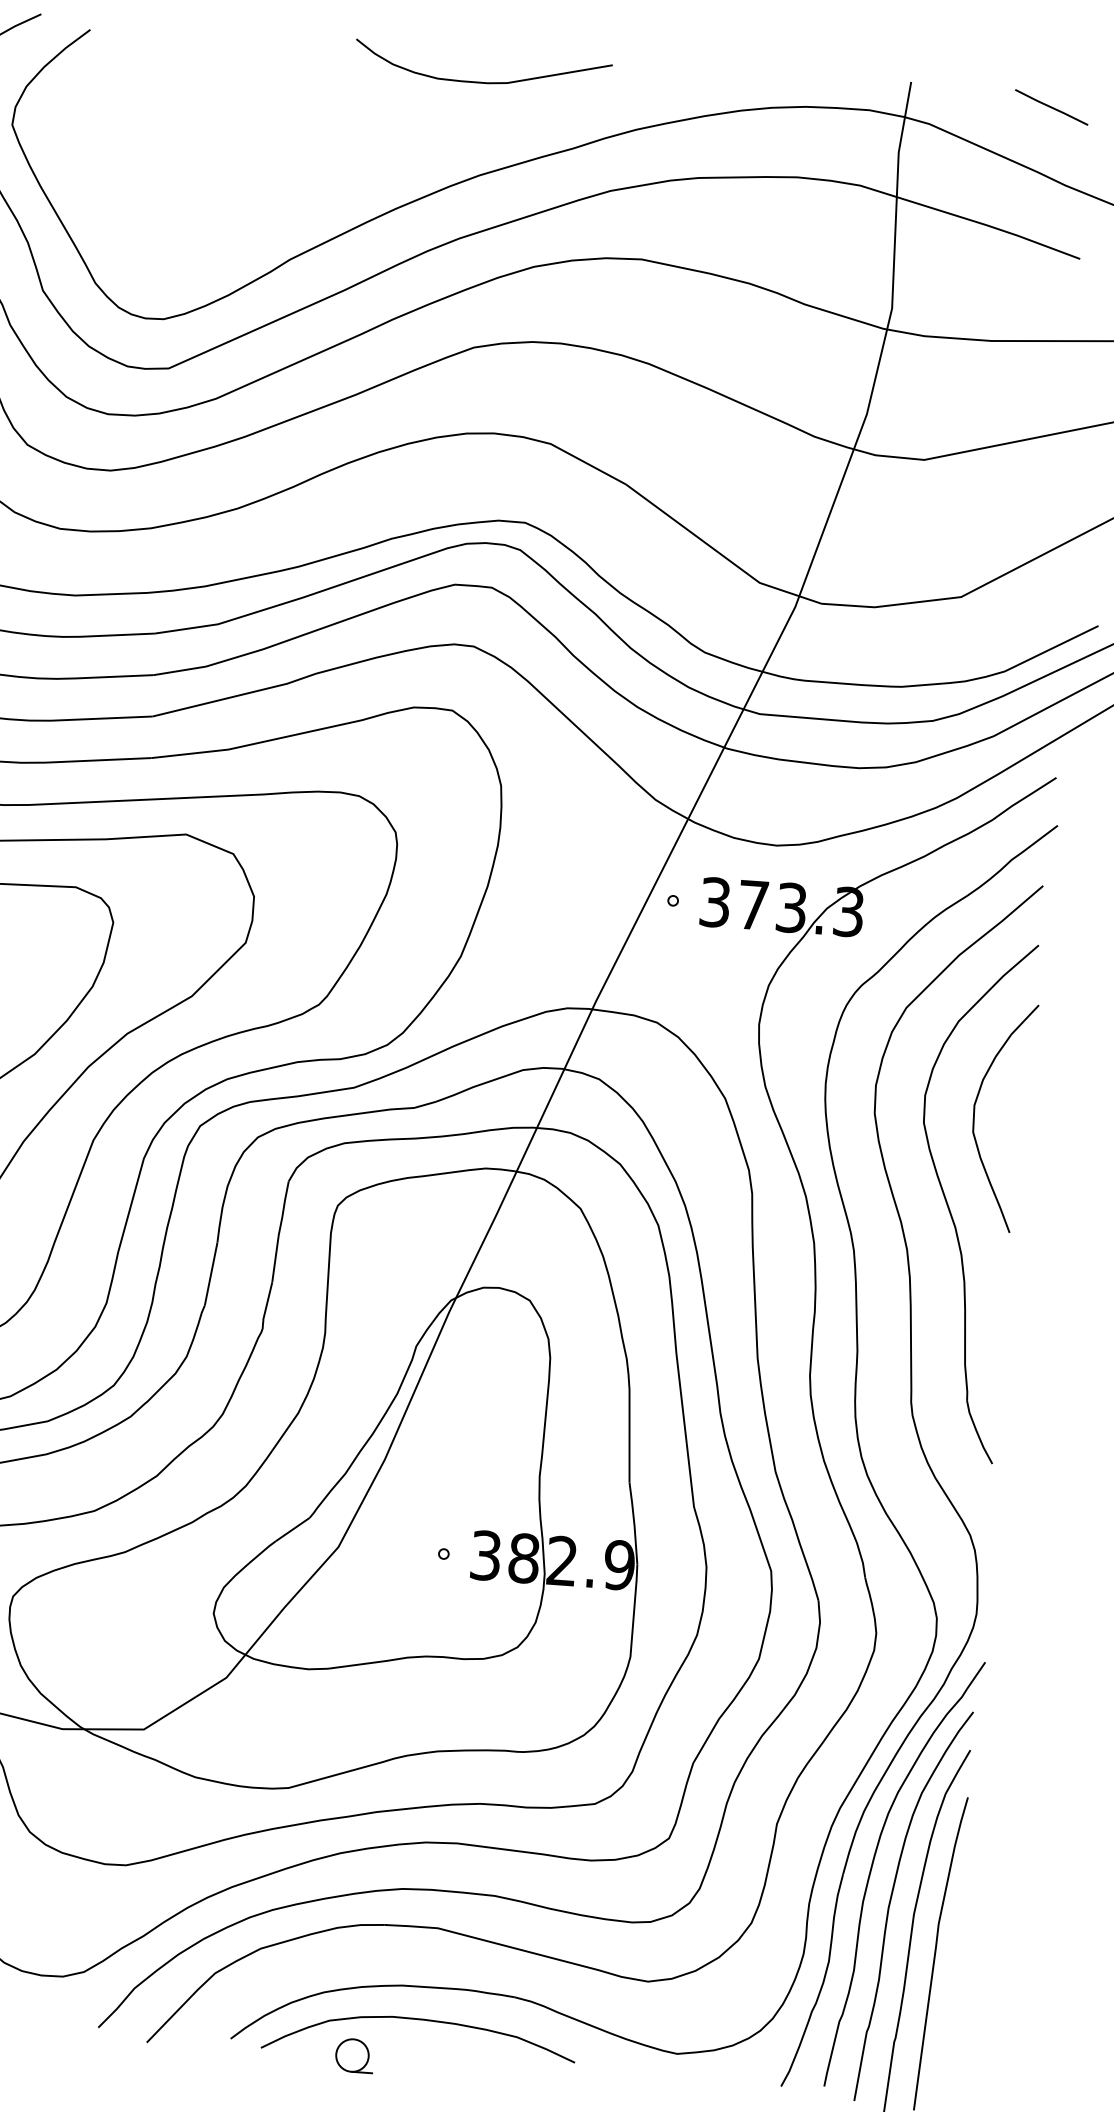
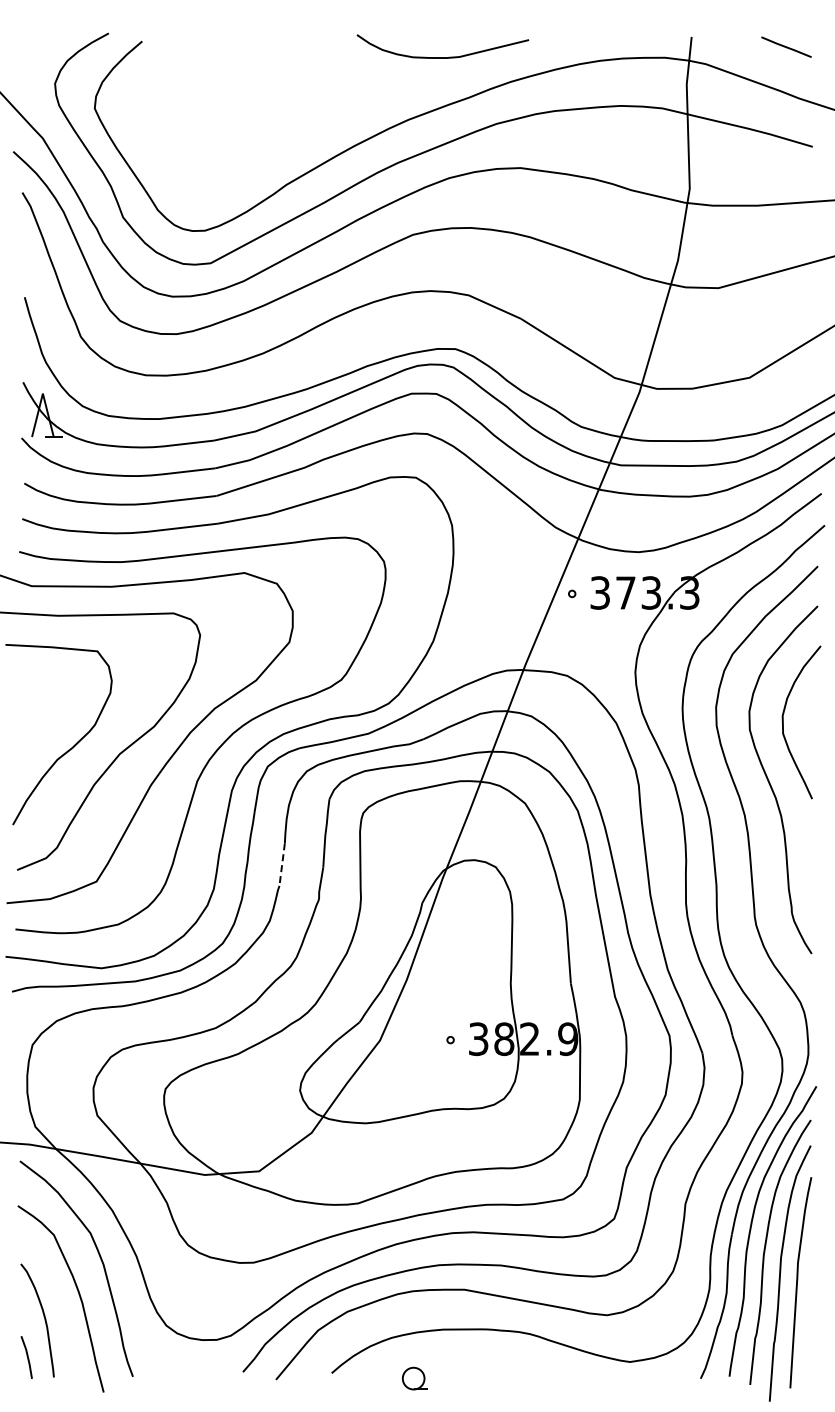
curve: (481, 82) -> (442, 57), moved
line: (211, 1275) -> (282, 865), solid -> dashed
curve: (420, 2021) -> (457, 1352), removed

